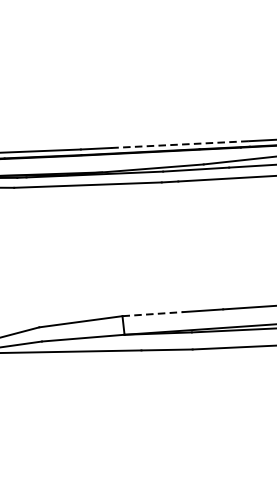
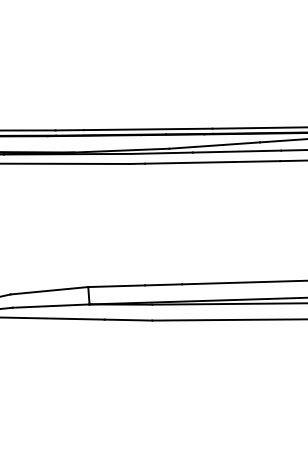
line: (180, 144) -> (148, 129), dashed -> solid
line: (153, 314) -> (117, 286), dashed -> solid

